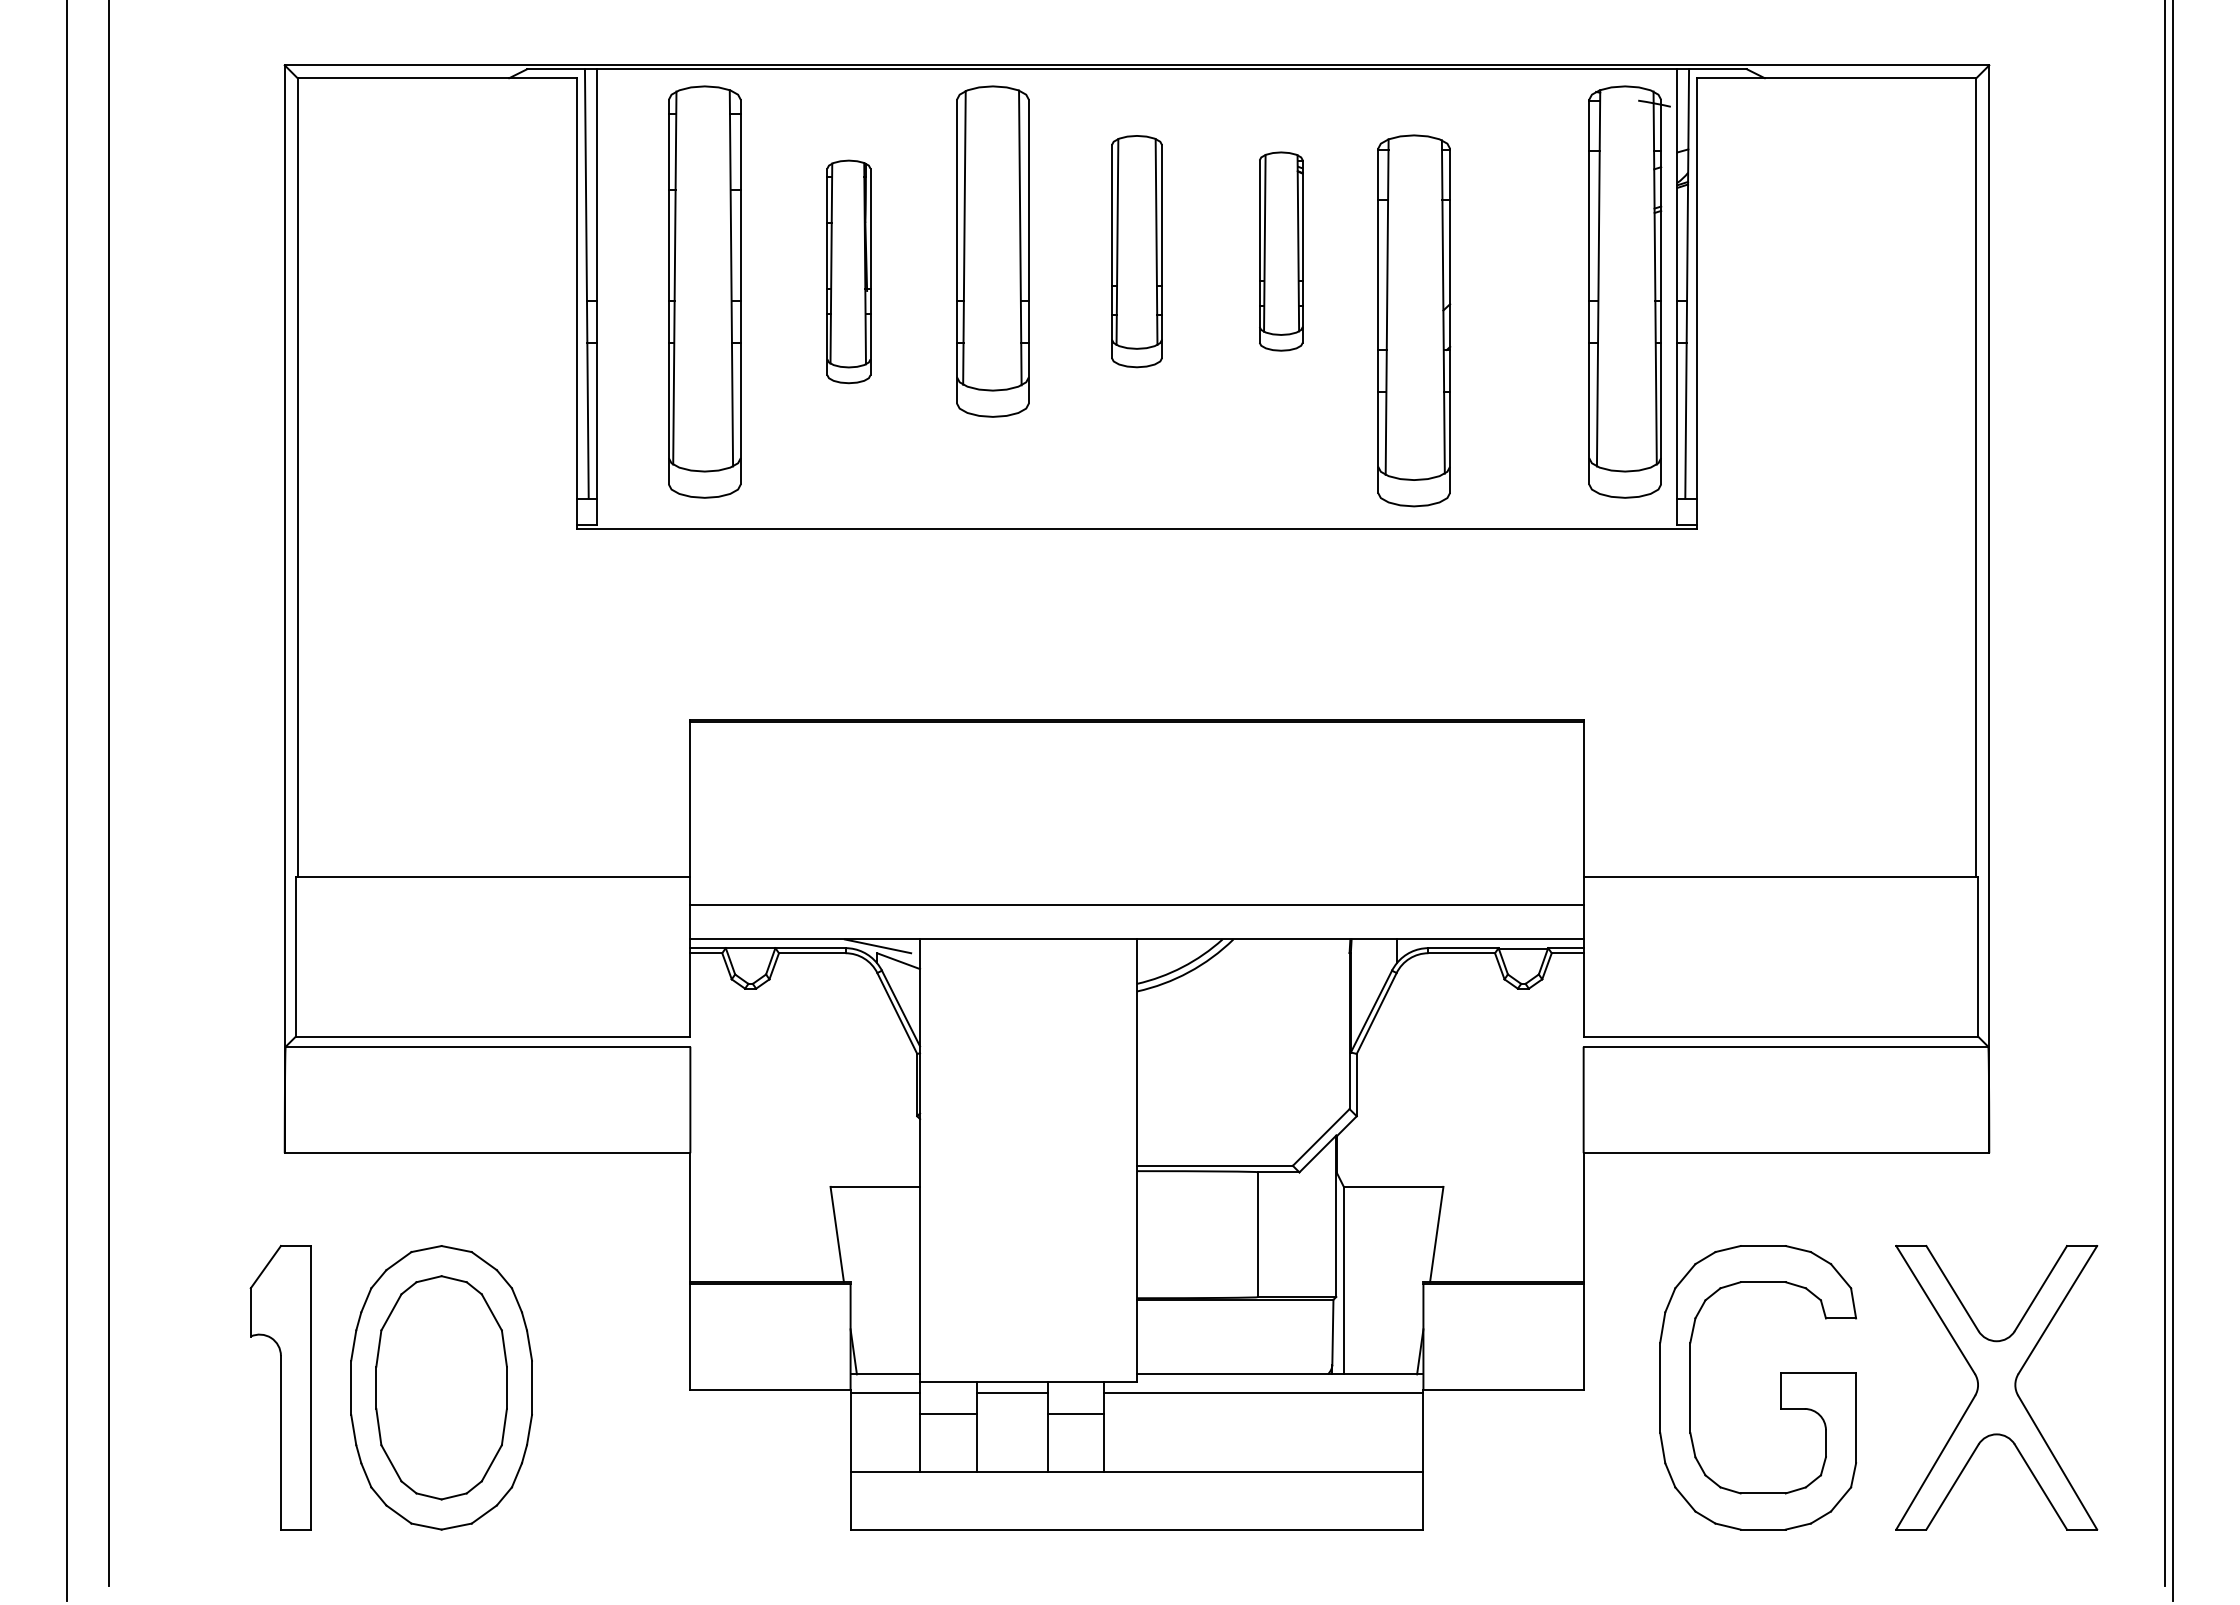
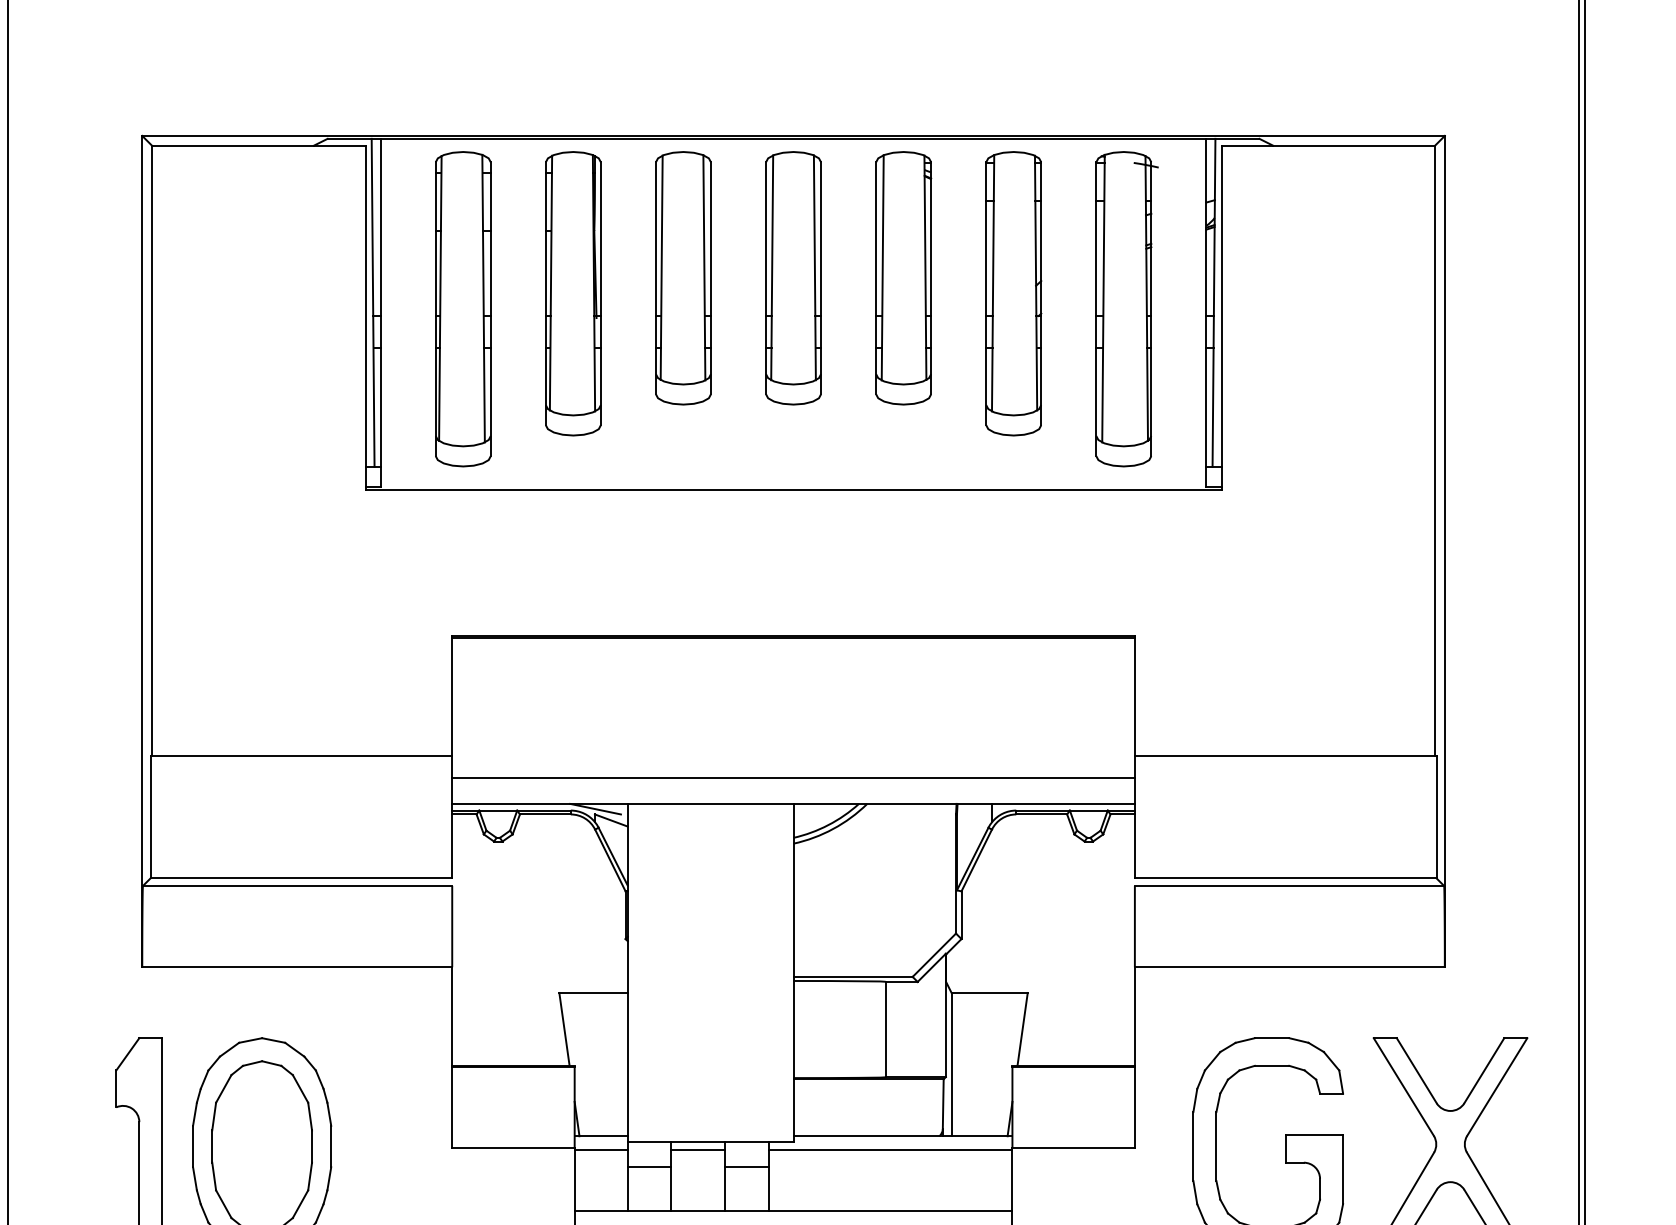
part: (1136, 251) -> (793, 278), size x1.43
part: (1281, 251) -> (903, 278), size x1.67
part: (848, 271) -> (573, 293), size x1.67
part: (1629, 291) -> (1127, 308), moved
part: (1414, 320) -> (1014, 293), moved

